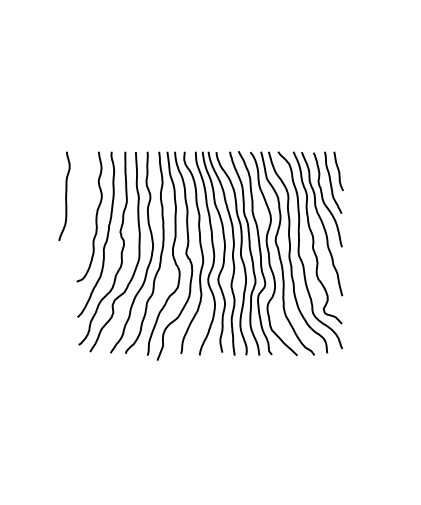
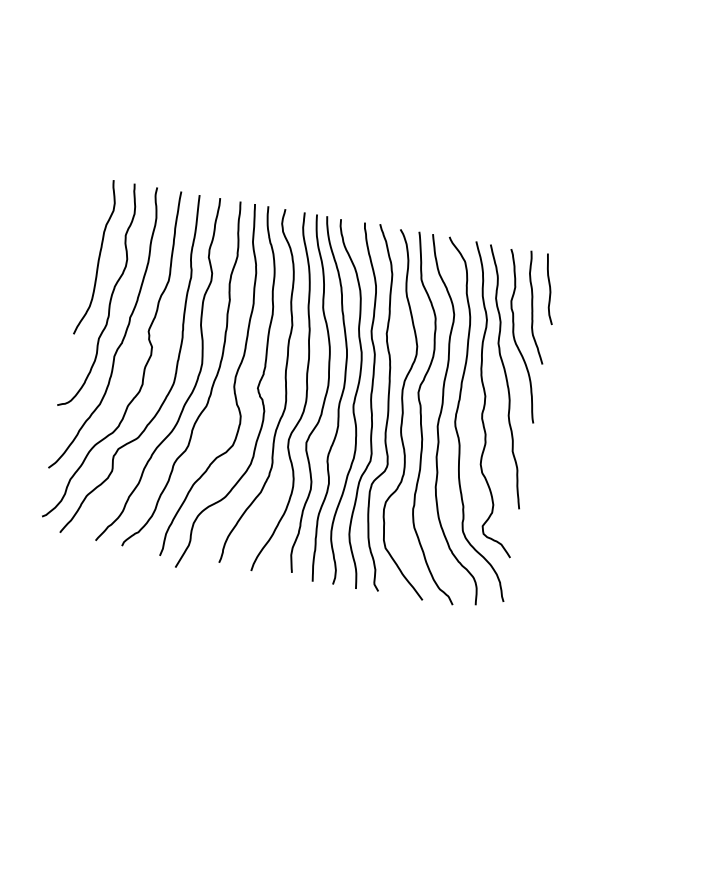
curve: (65, 195) -> (98, 256), moved

